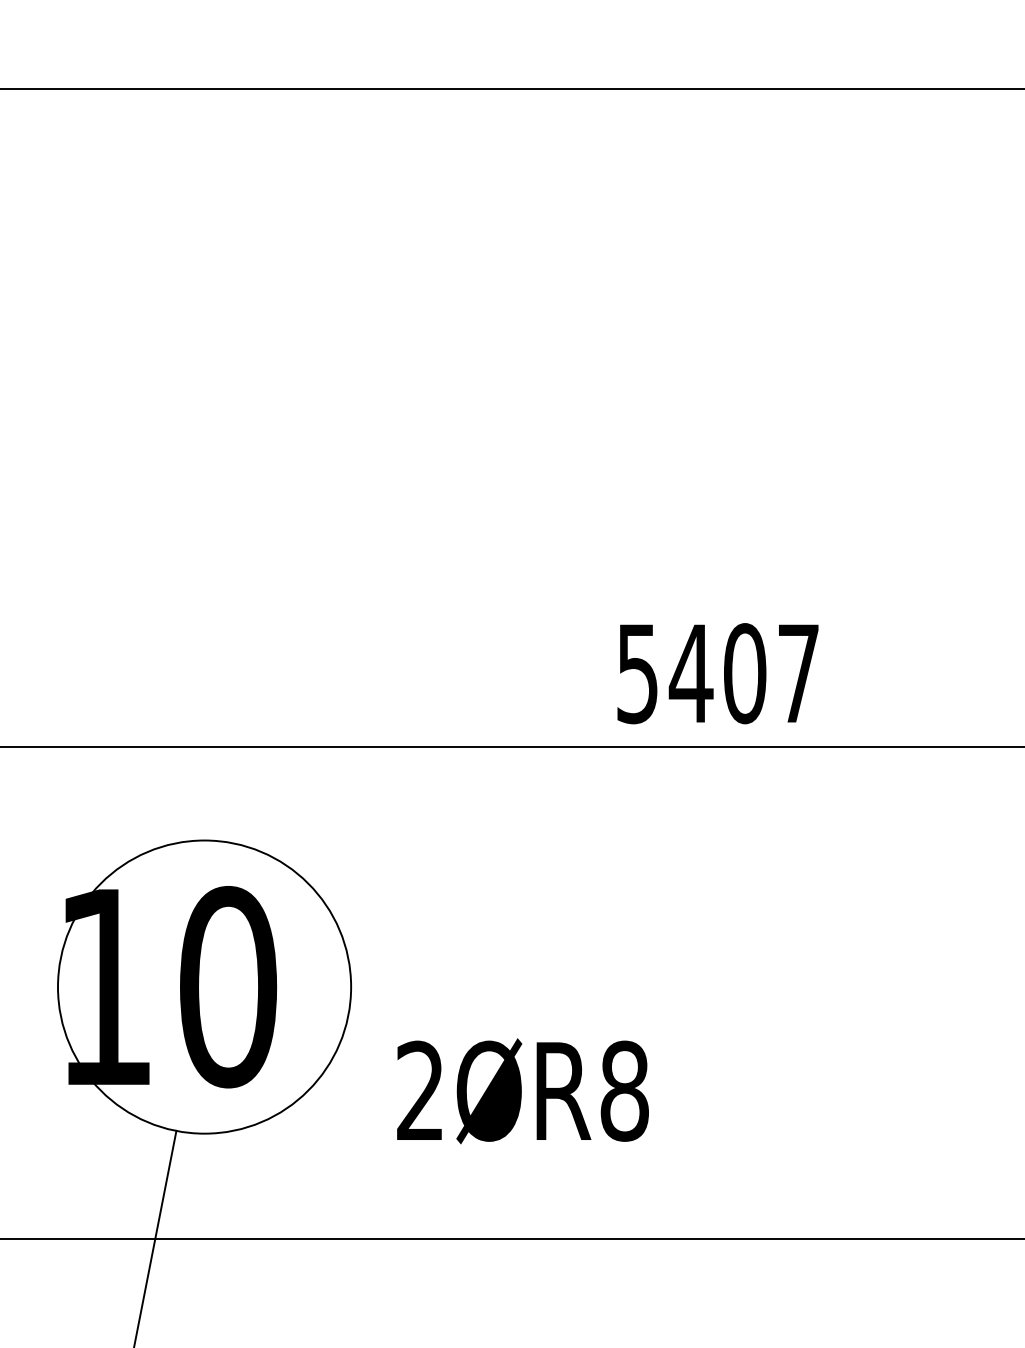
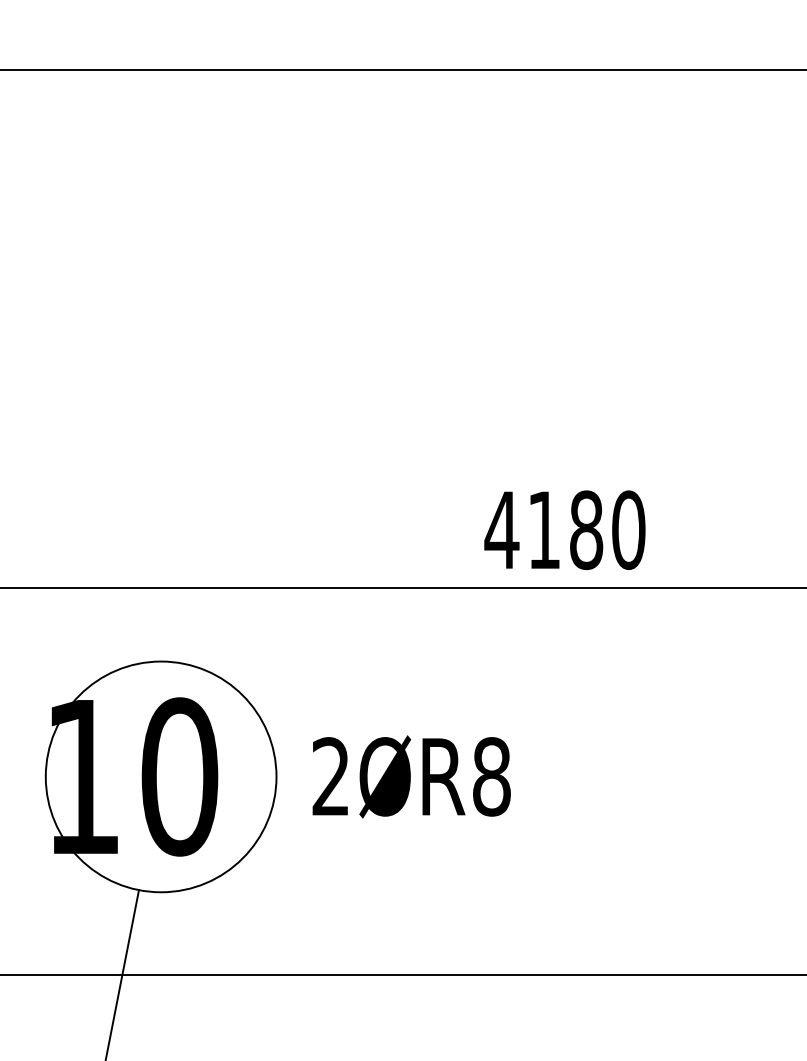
text: (717, 674) -> (564, 530), 5407 -> 4180
text: (522, 1090) -> (411, 776), moved

